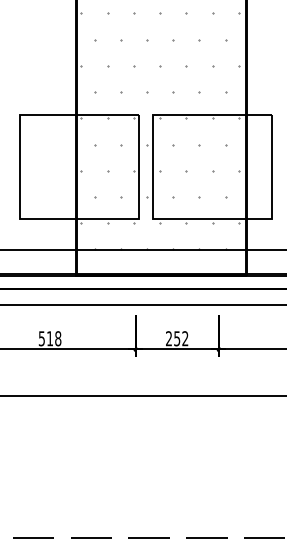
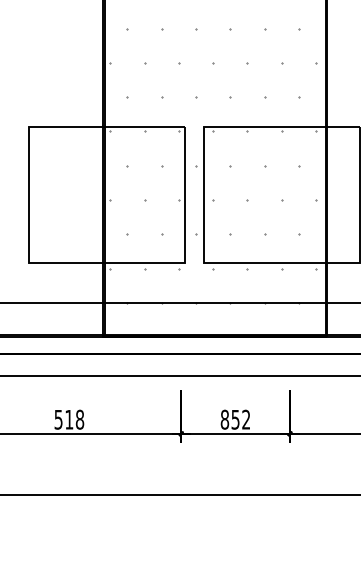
text: (168, 338) -> (224, 419), 252 -> 852

